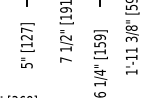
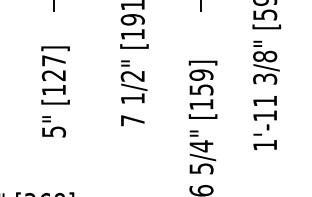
text: (100, 83) -> (202, 168), 1/4" -> 5/4"

